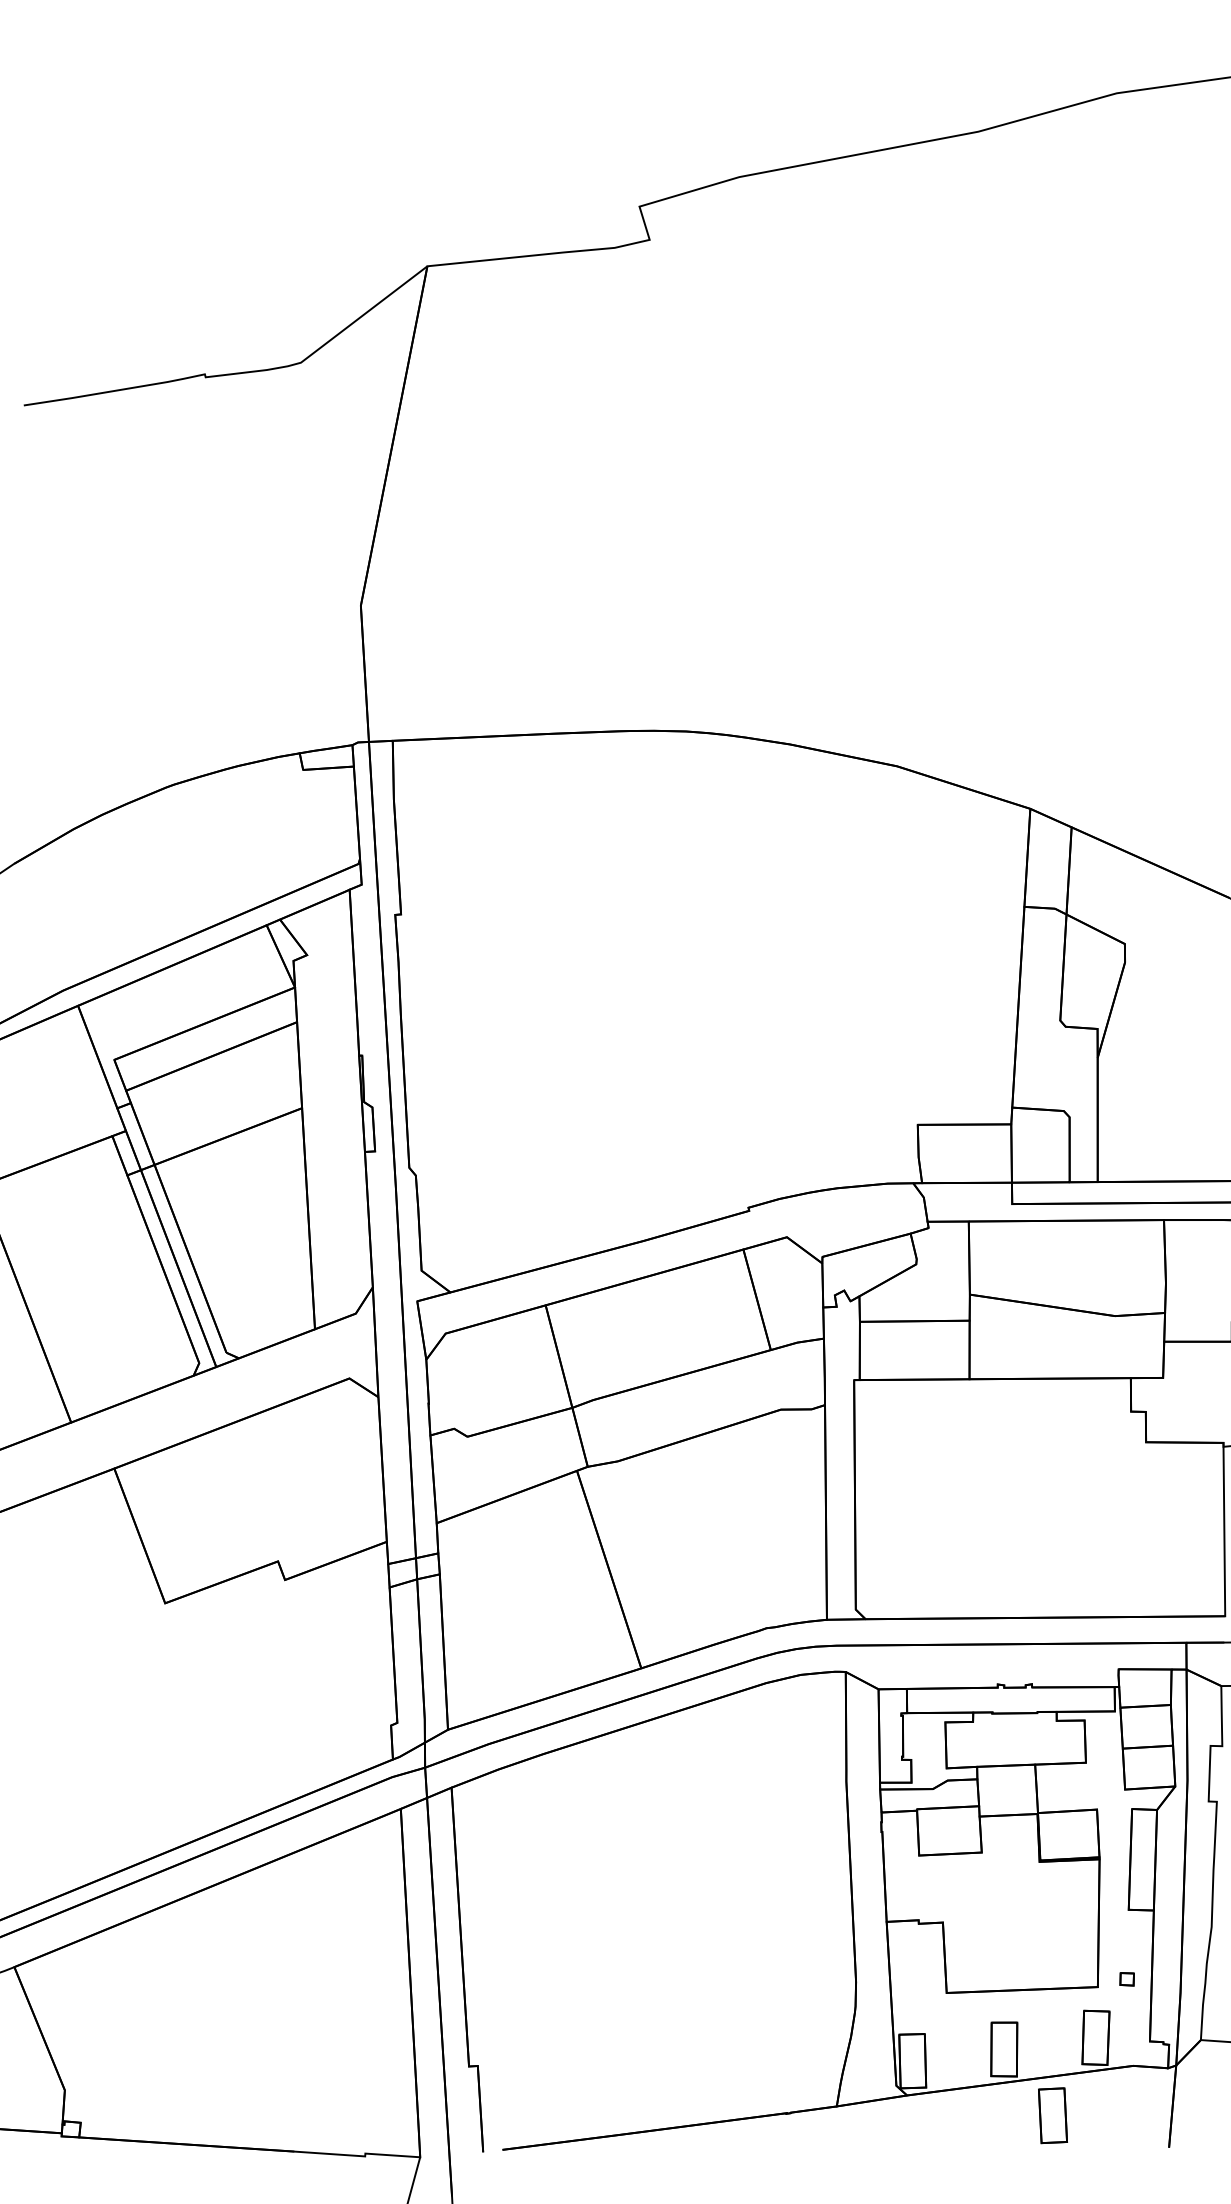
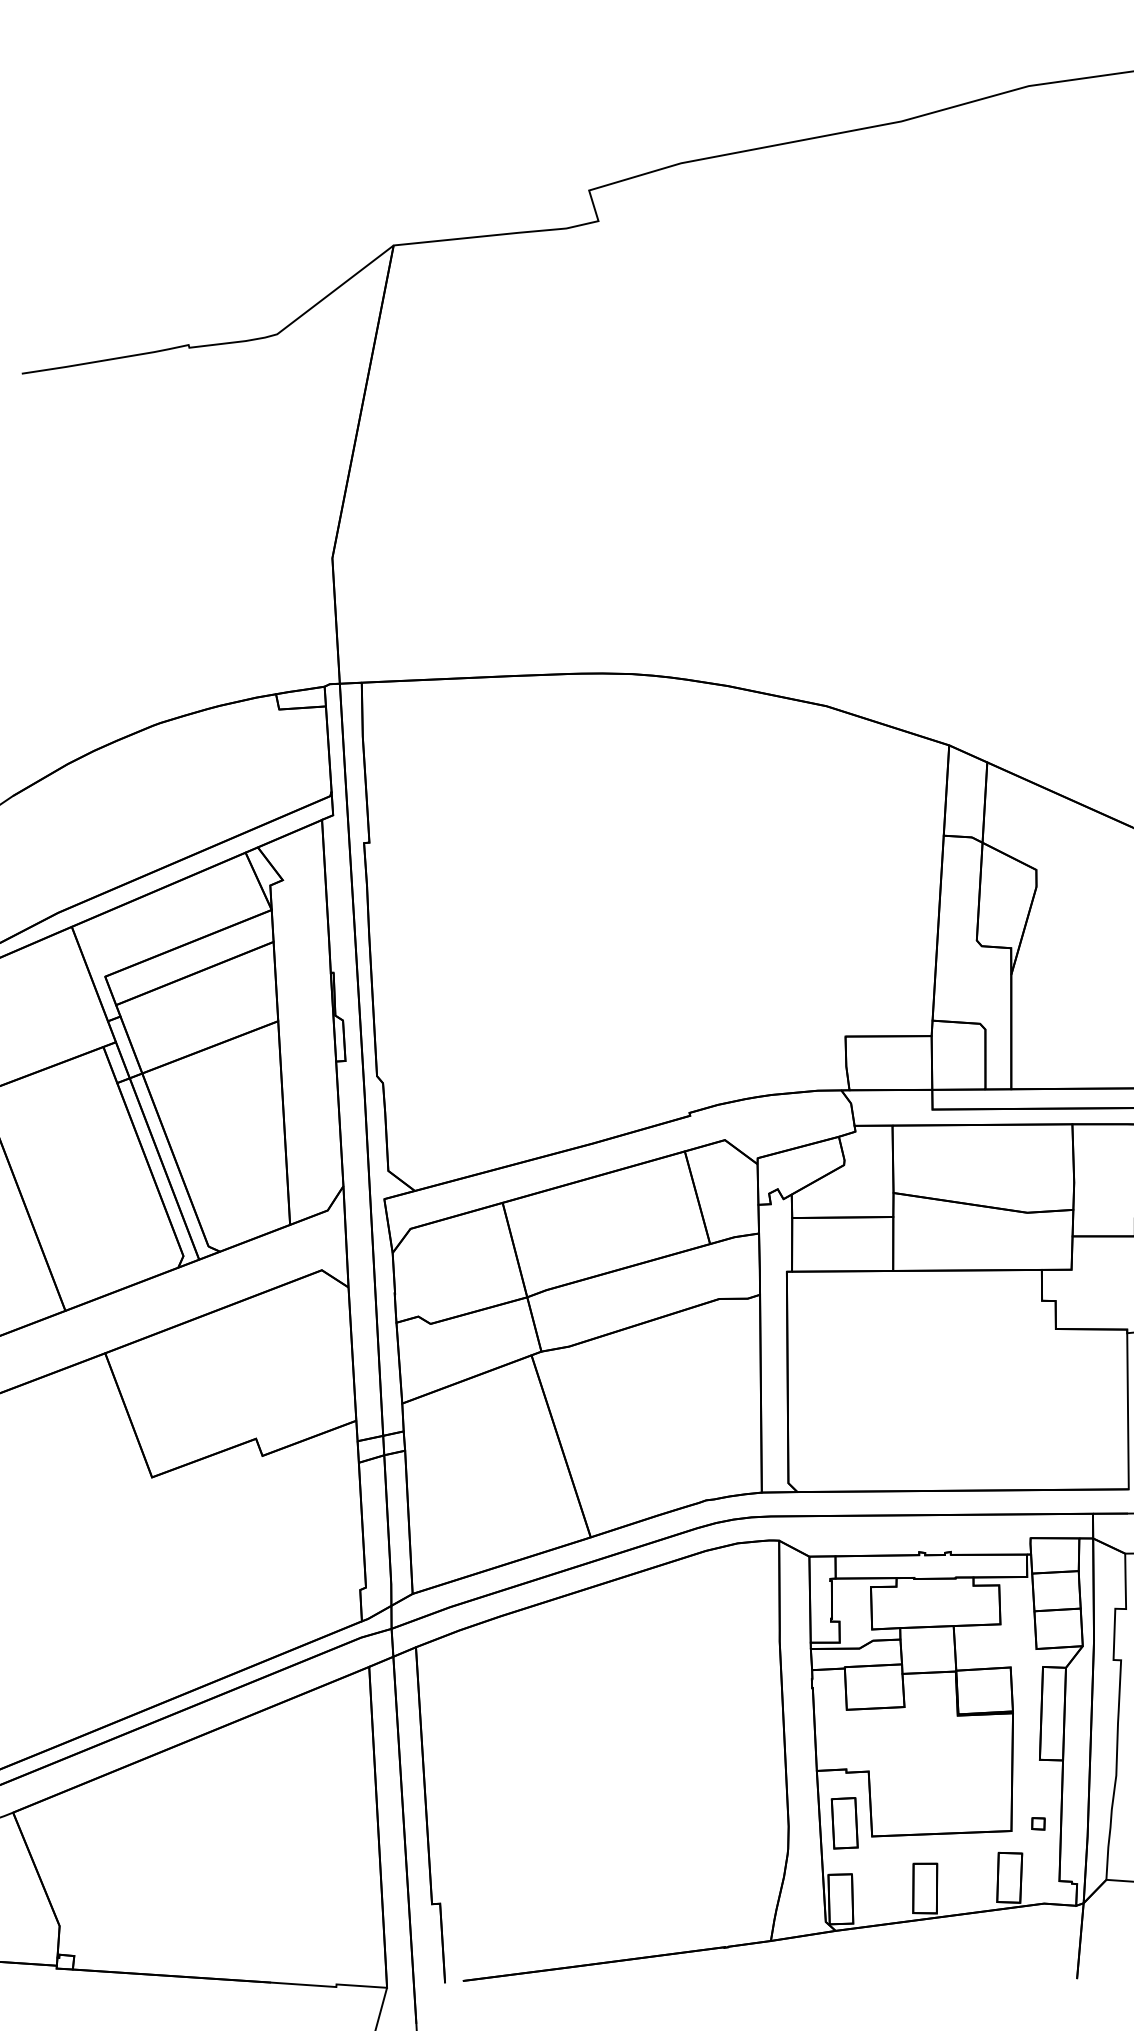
part: (1052, 2115) -> (844, 1823), moved

